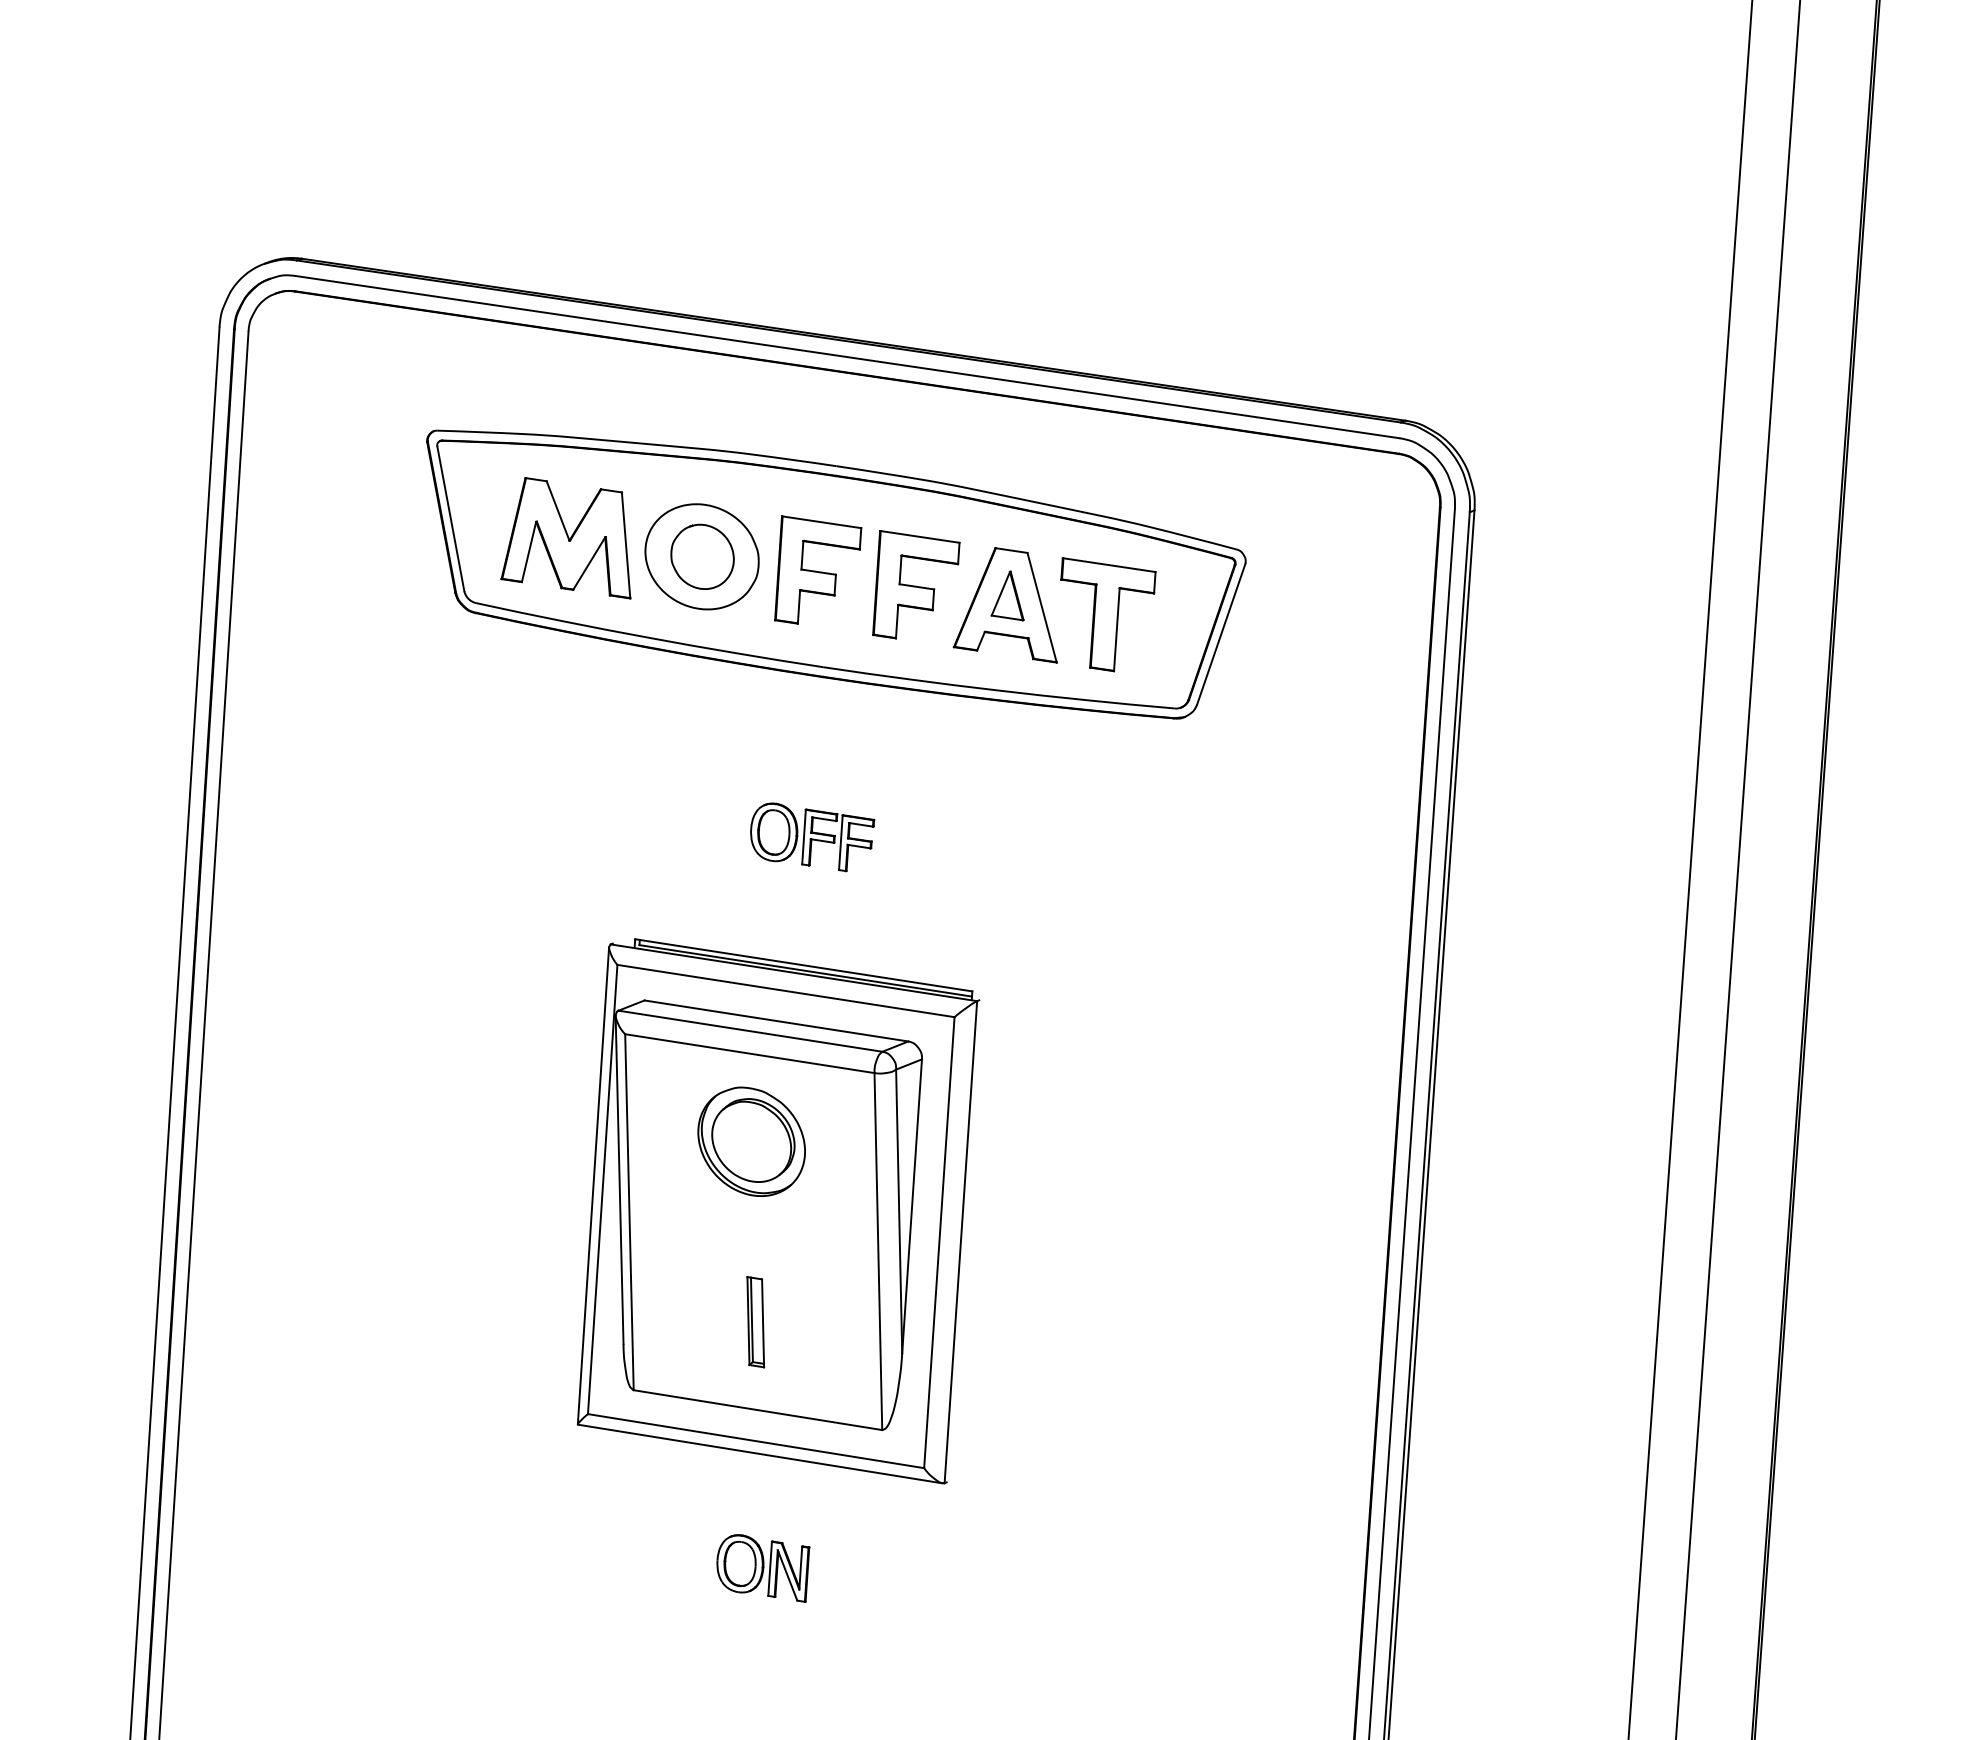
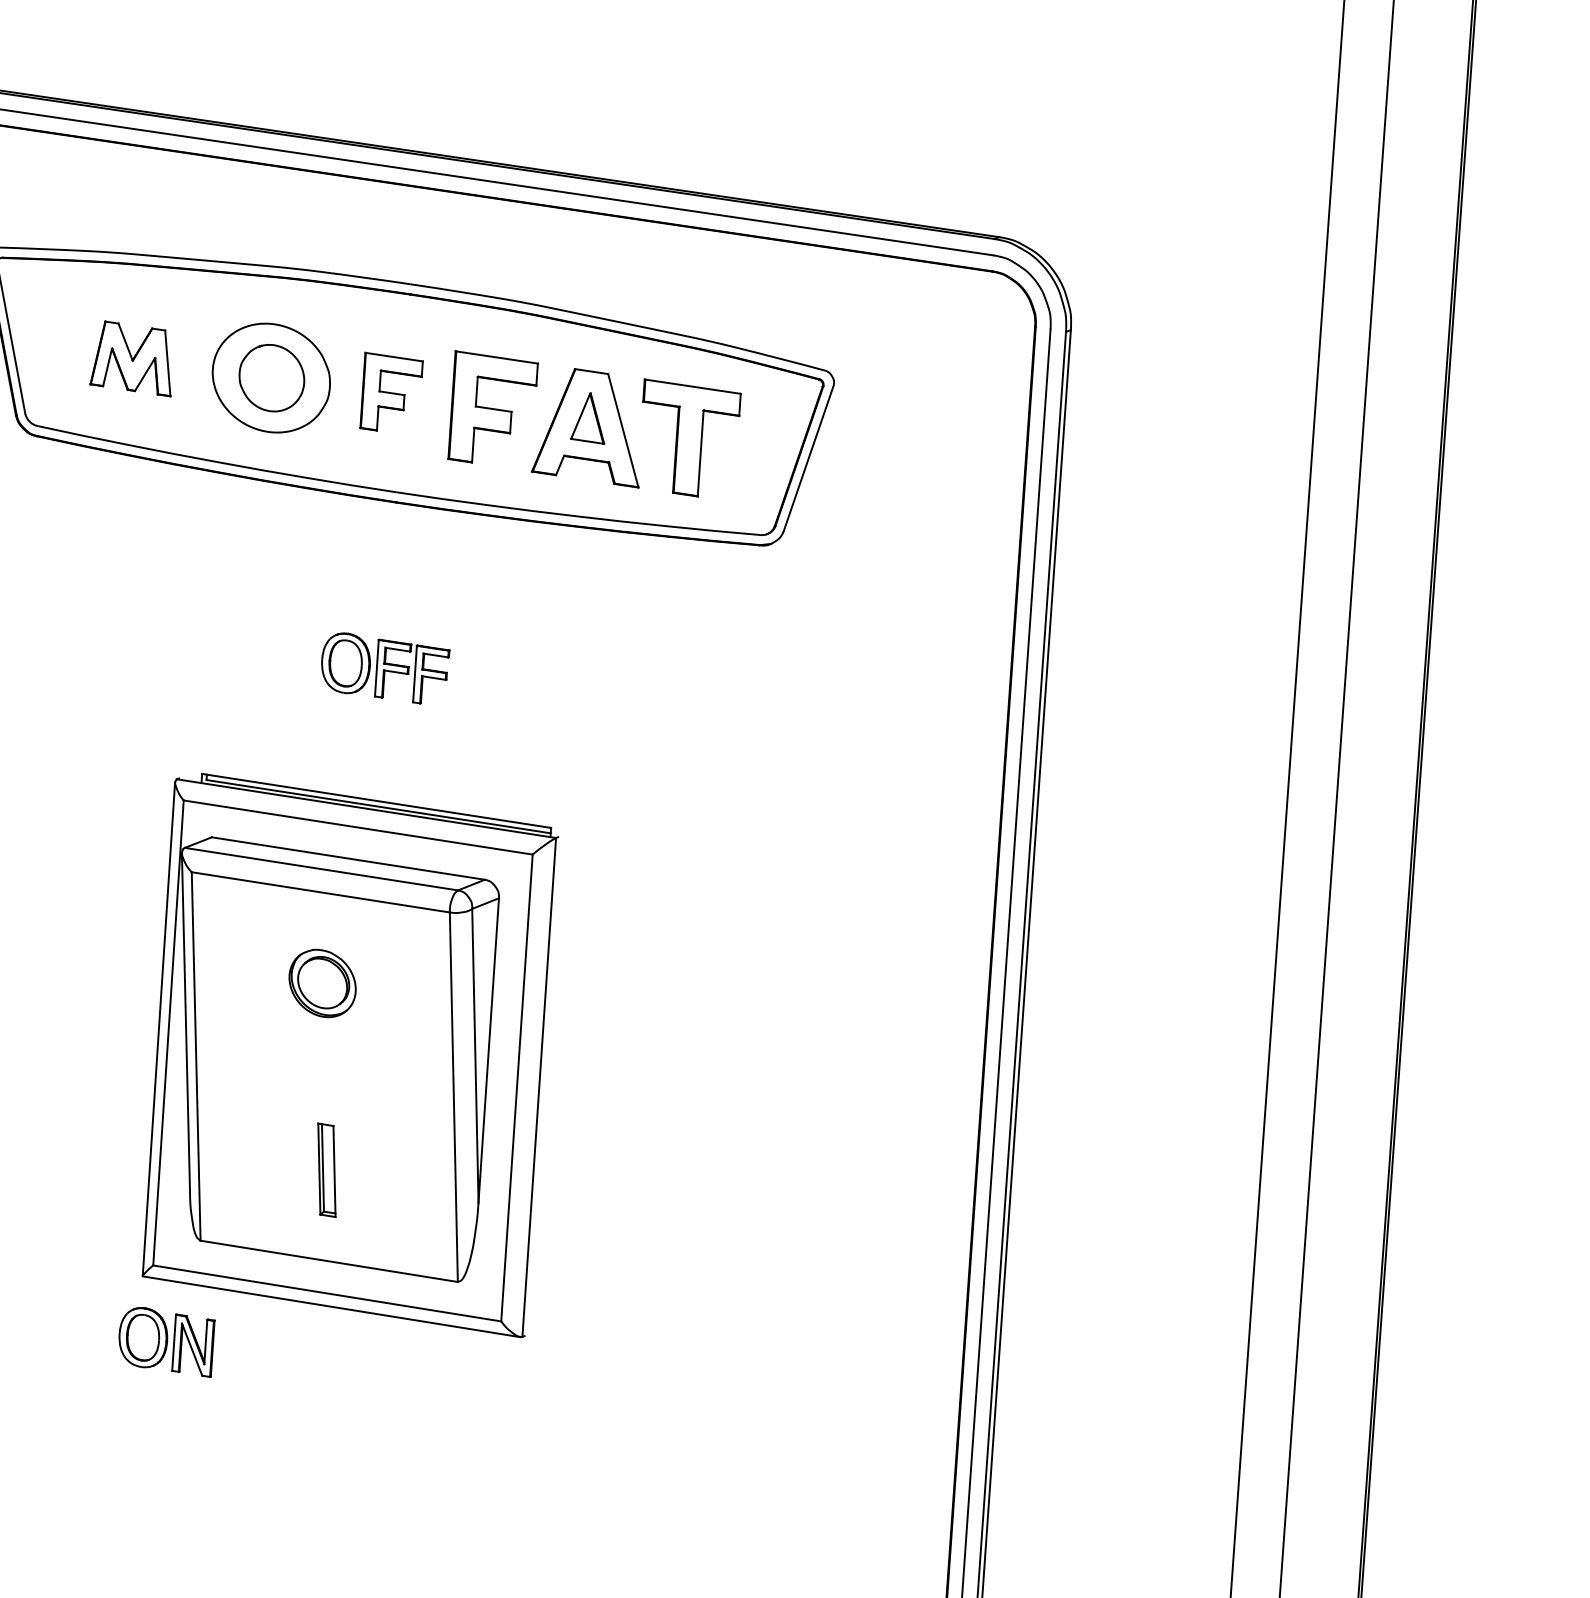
part: (565, 538) -> (129, 359), size x0.6
part: (818, 569) -> (391, 391), size x0.7
part: (751, 1141) -> (322, 983), size x0.6
part: (763, 1568) -> (167, 1342), moved

